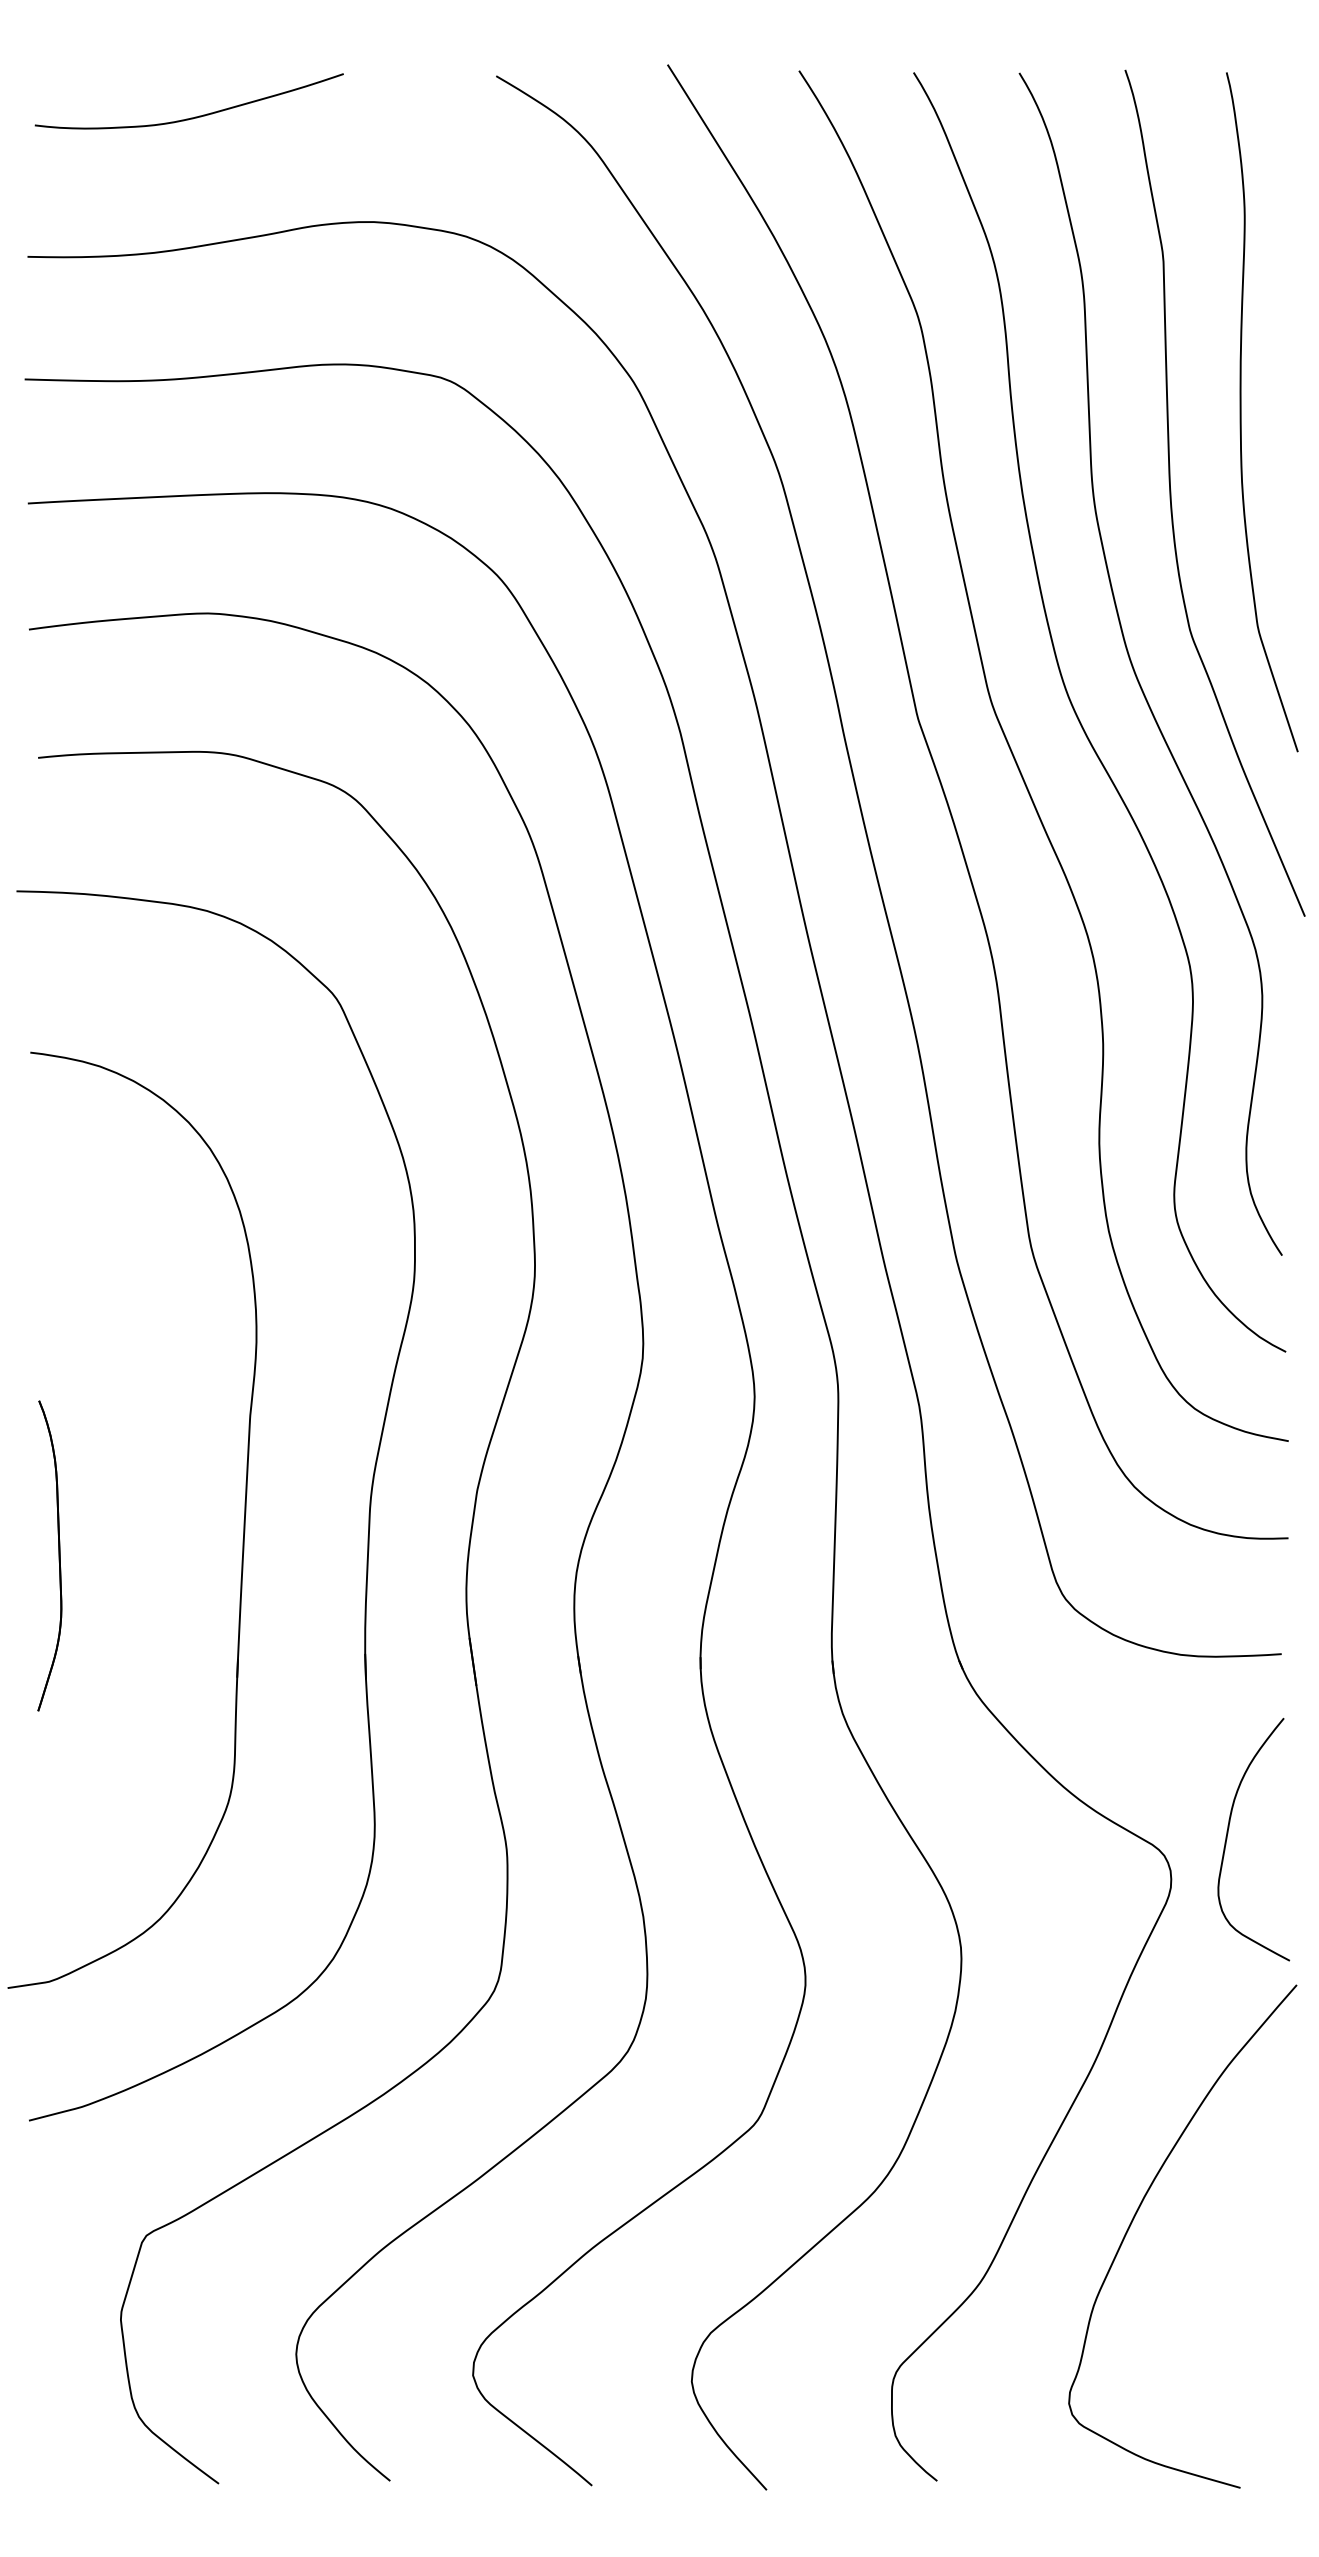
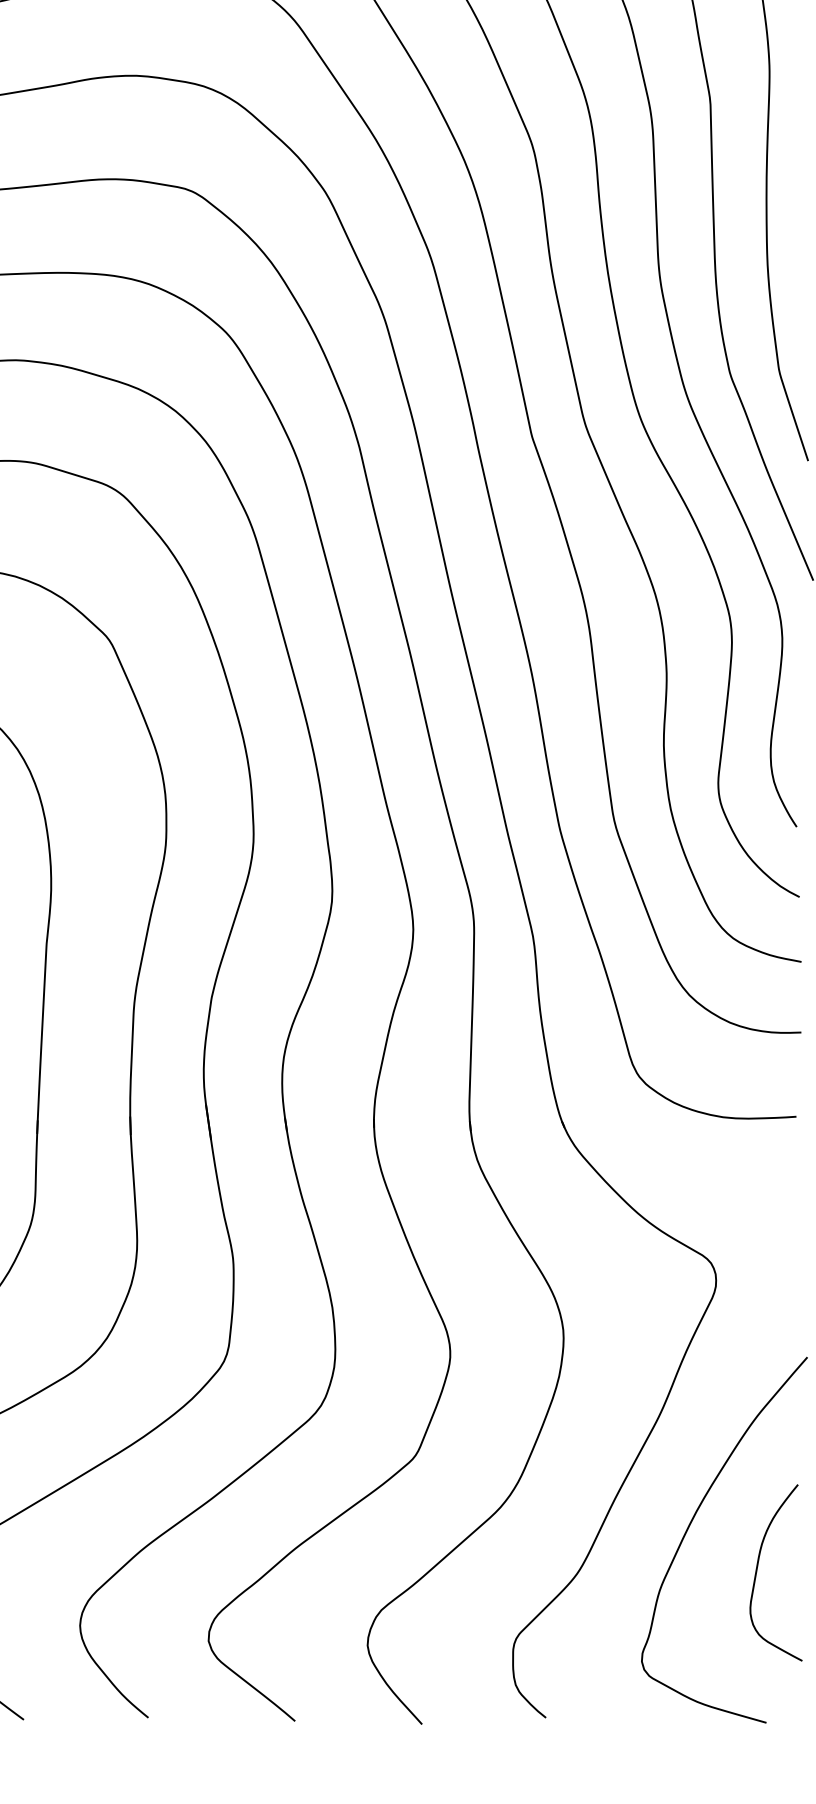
curve: (1228, 1833) -> (757, 1568), moved

